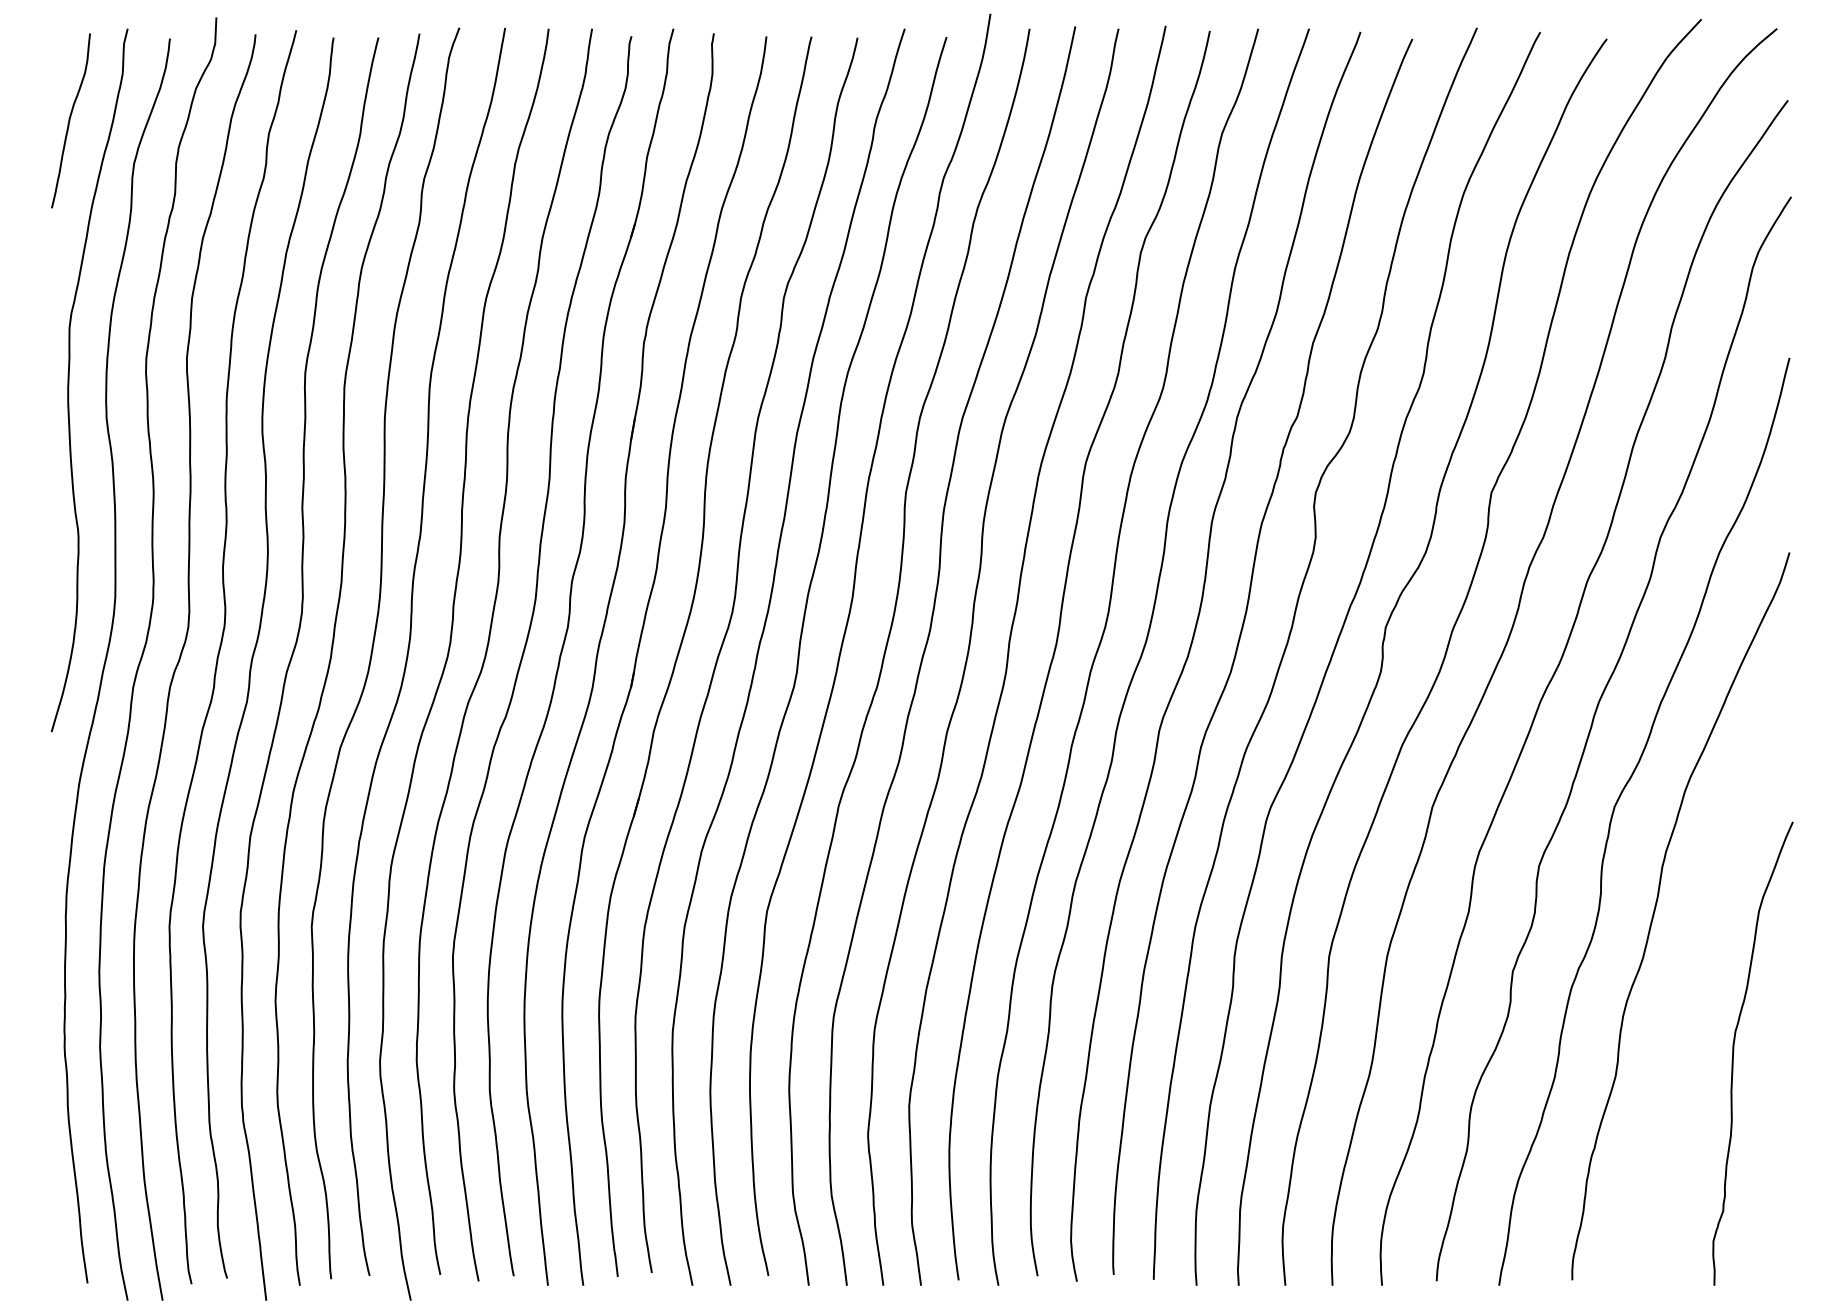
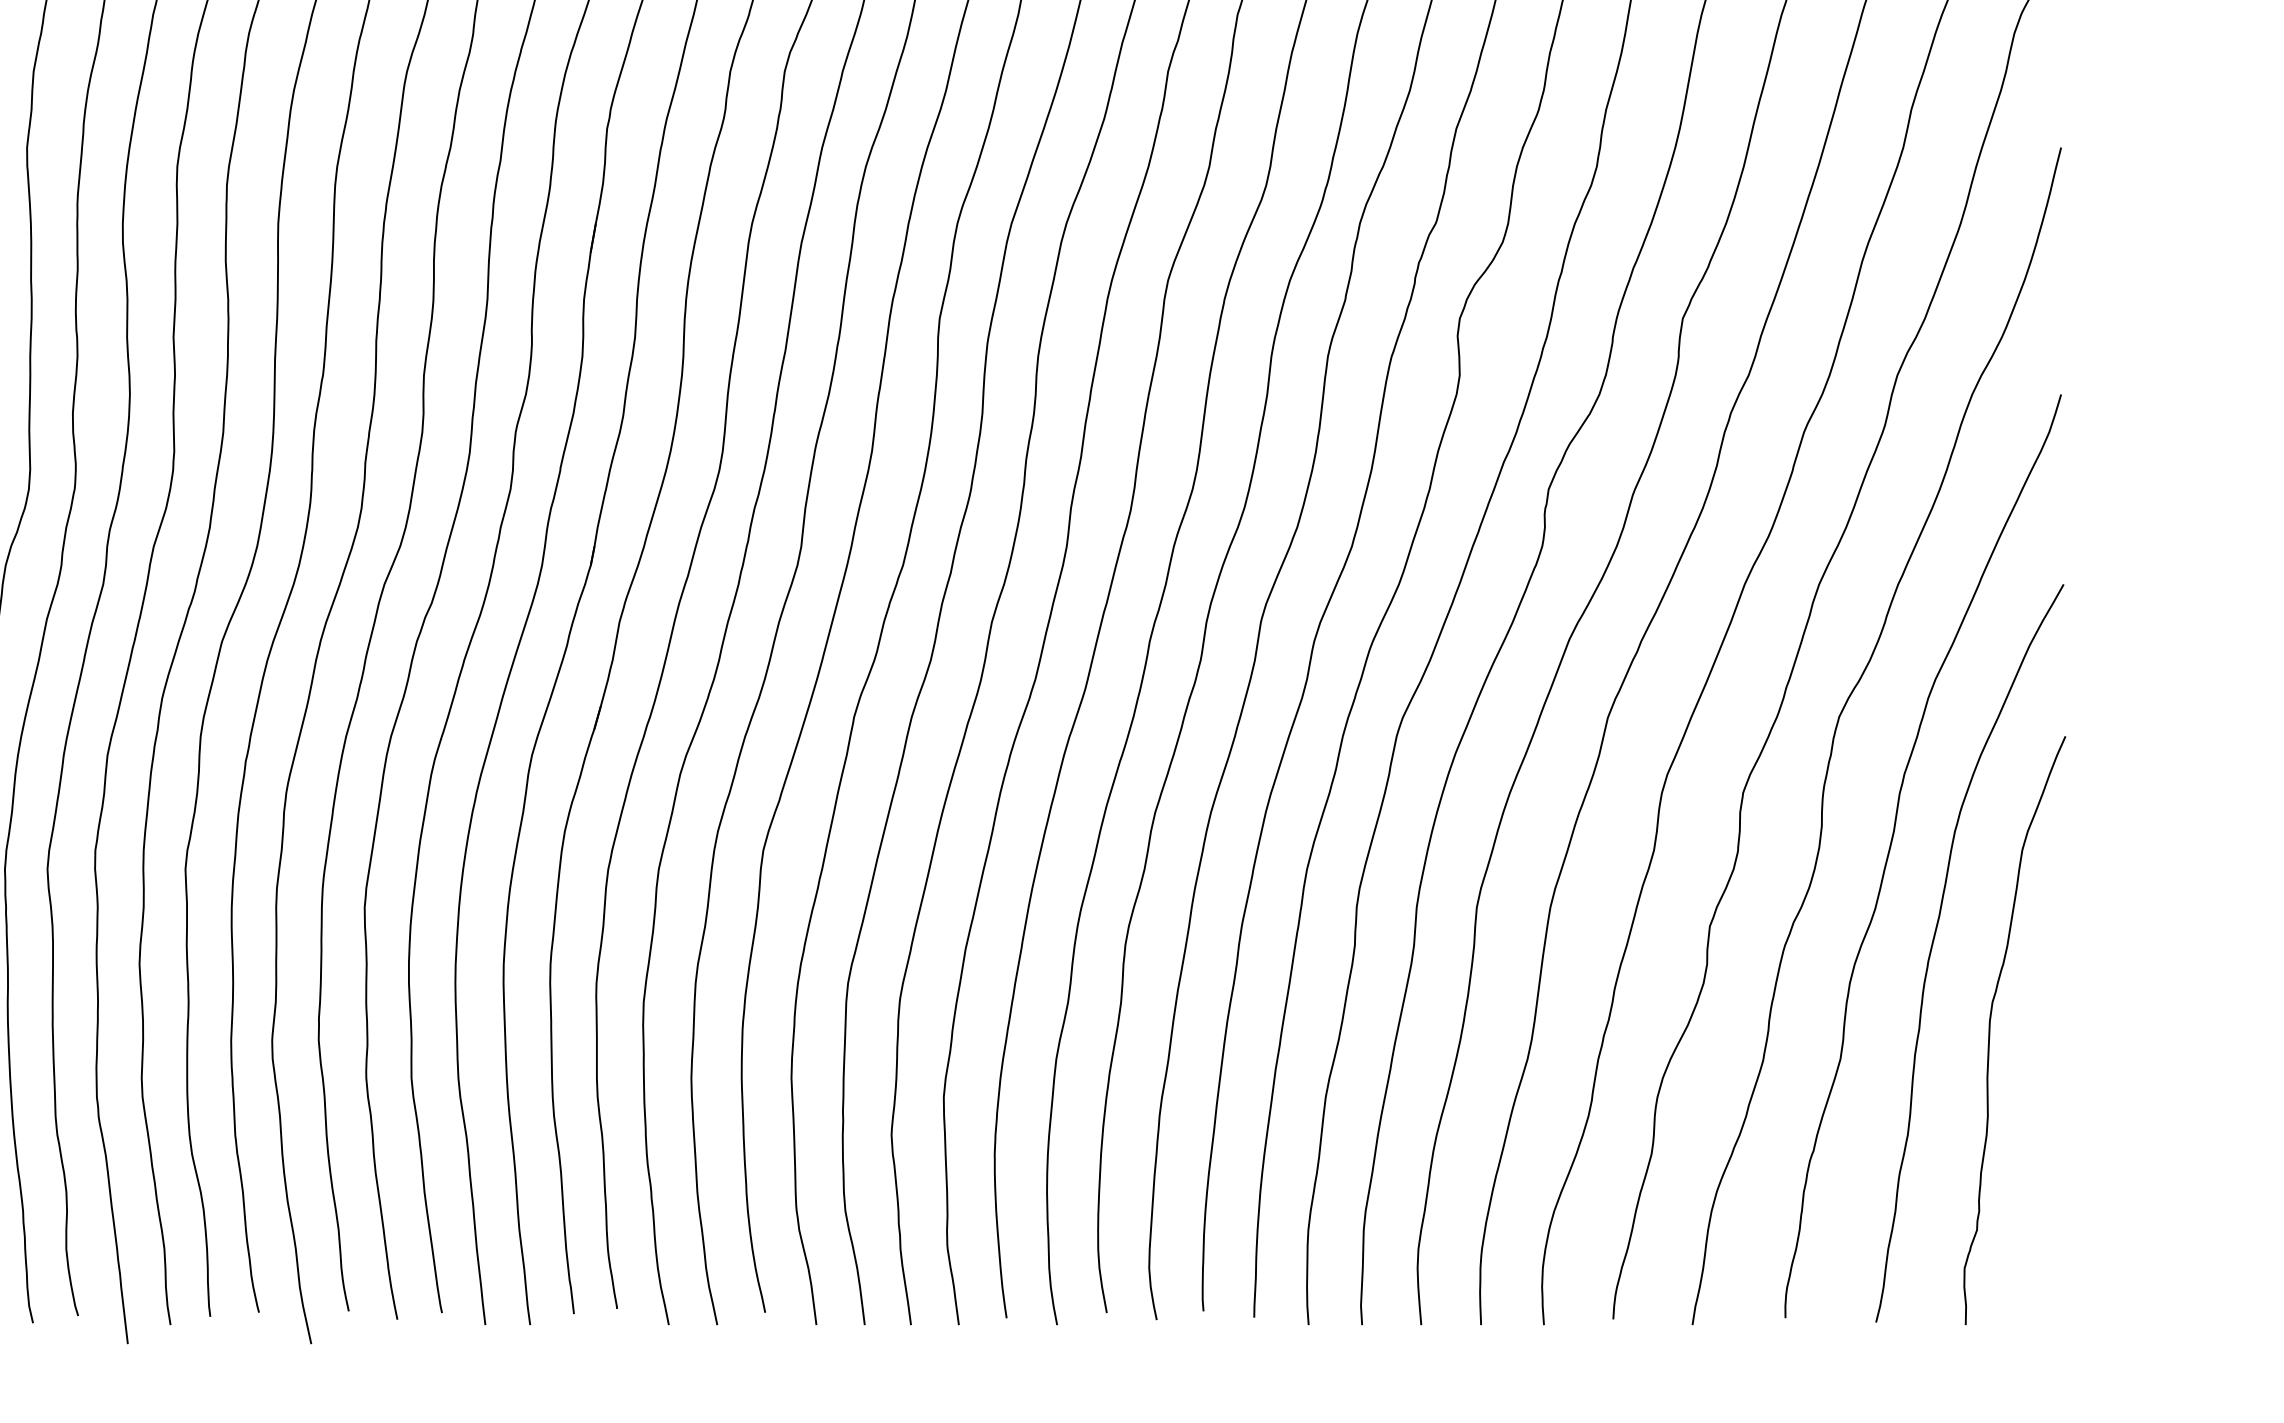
curve: (1689, 985) -> (1934, 944), added

